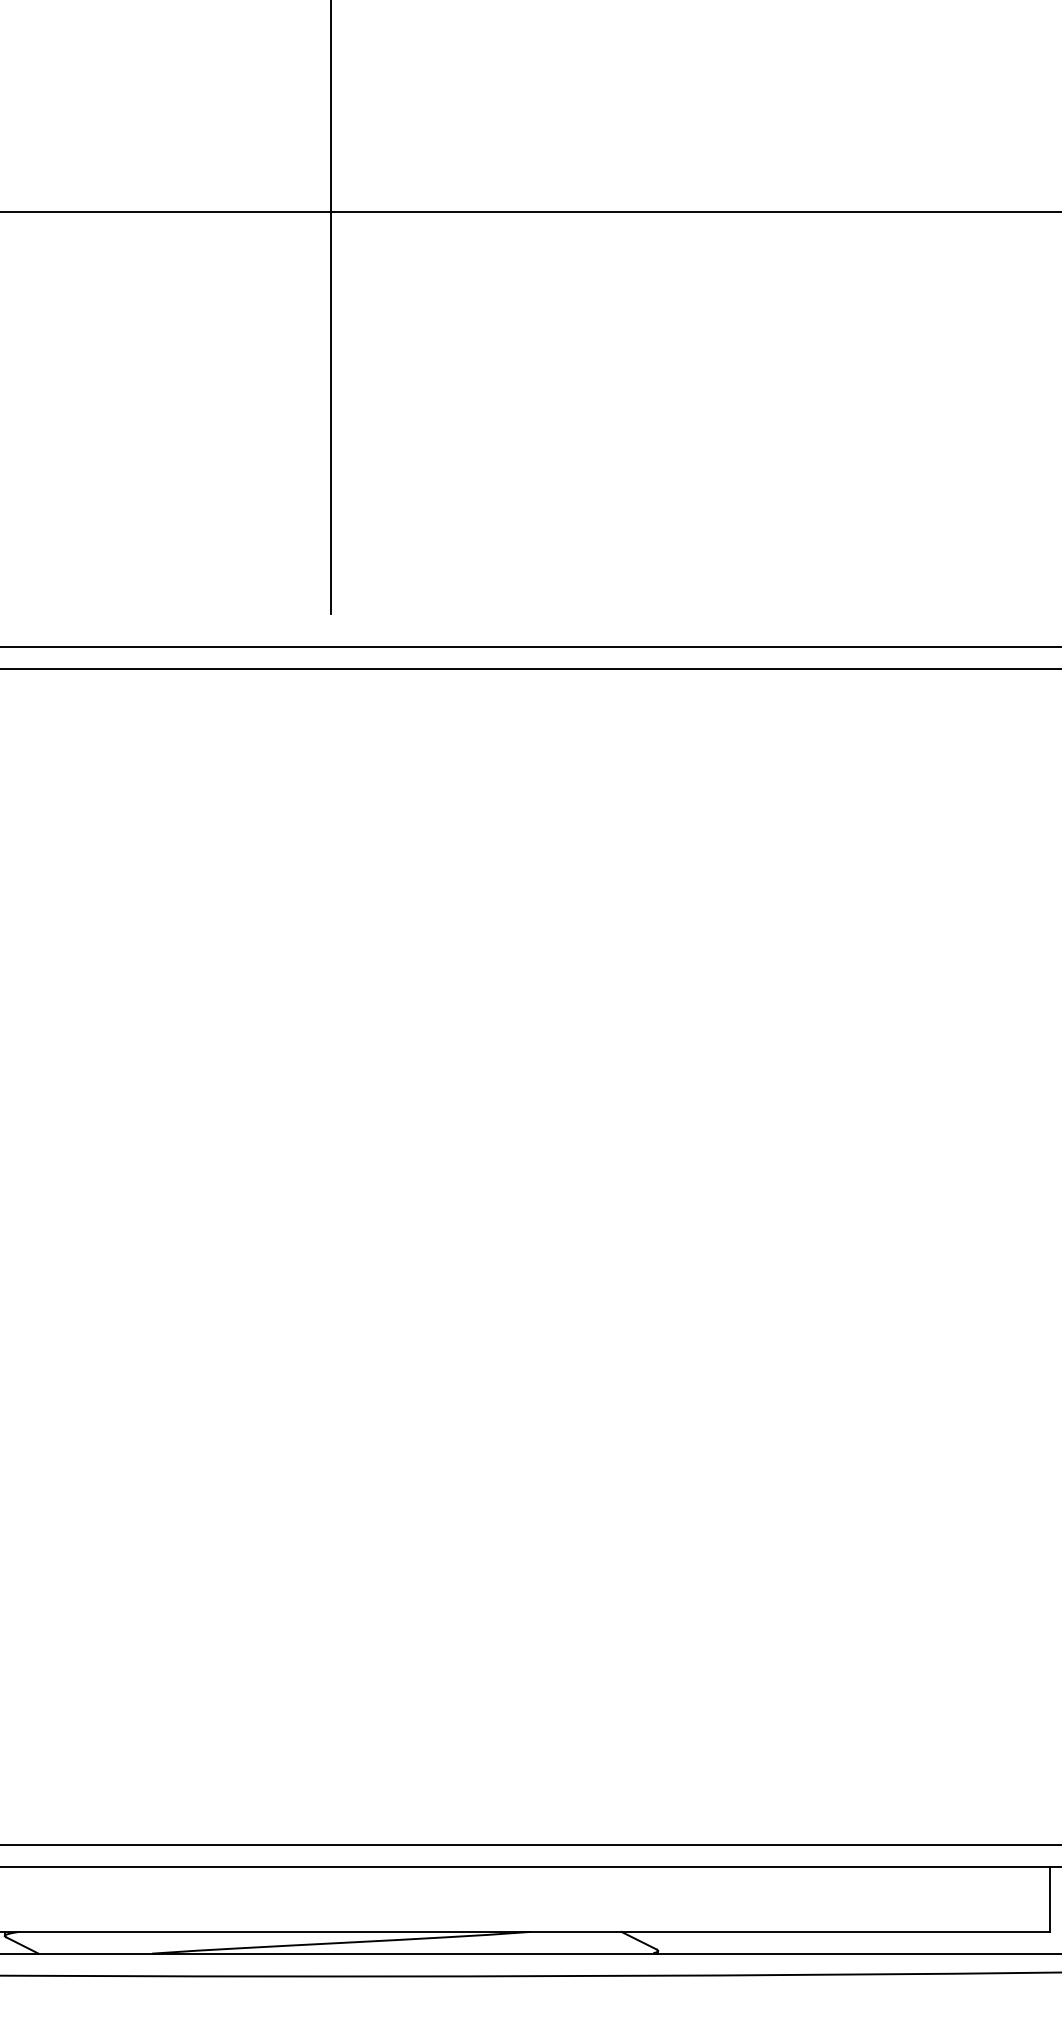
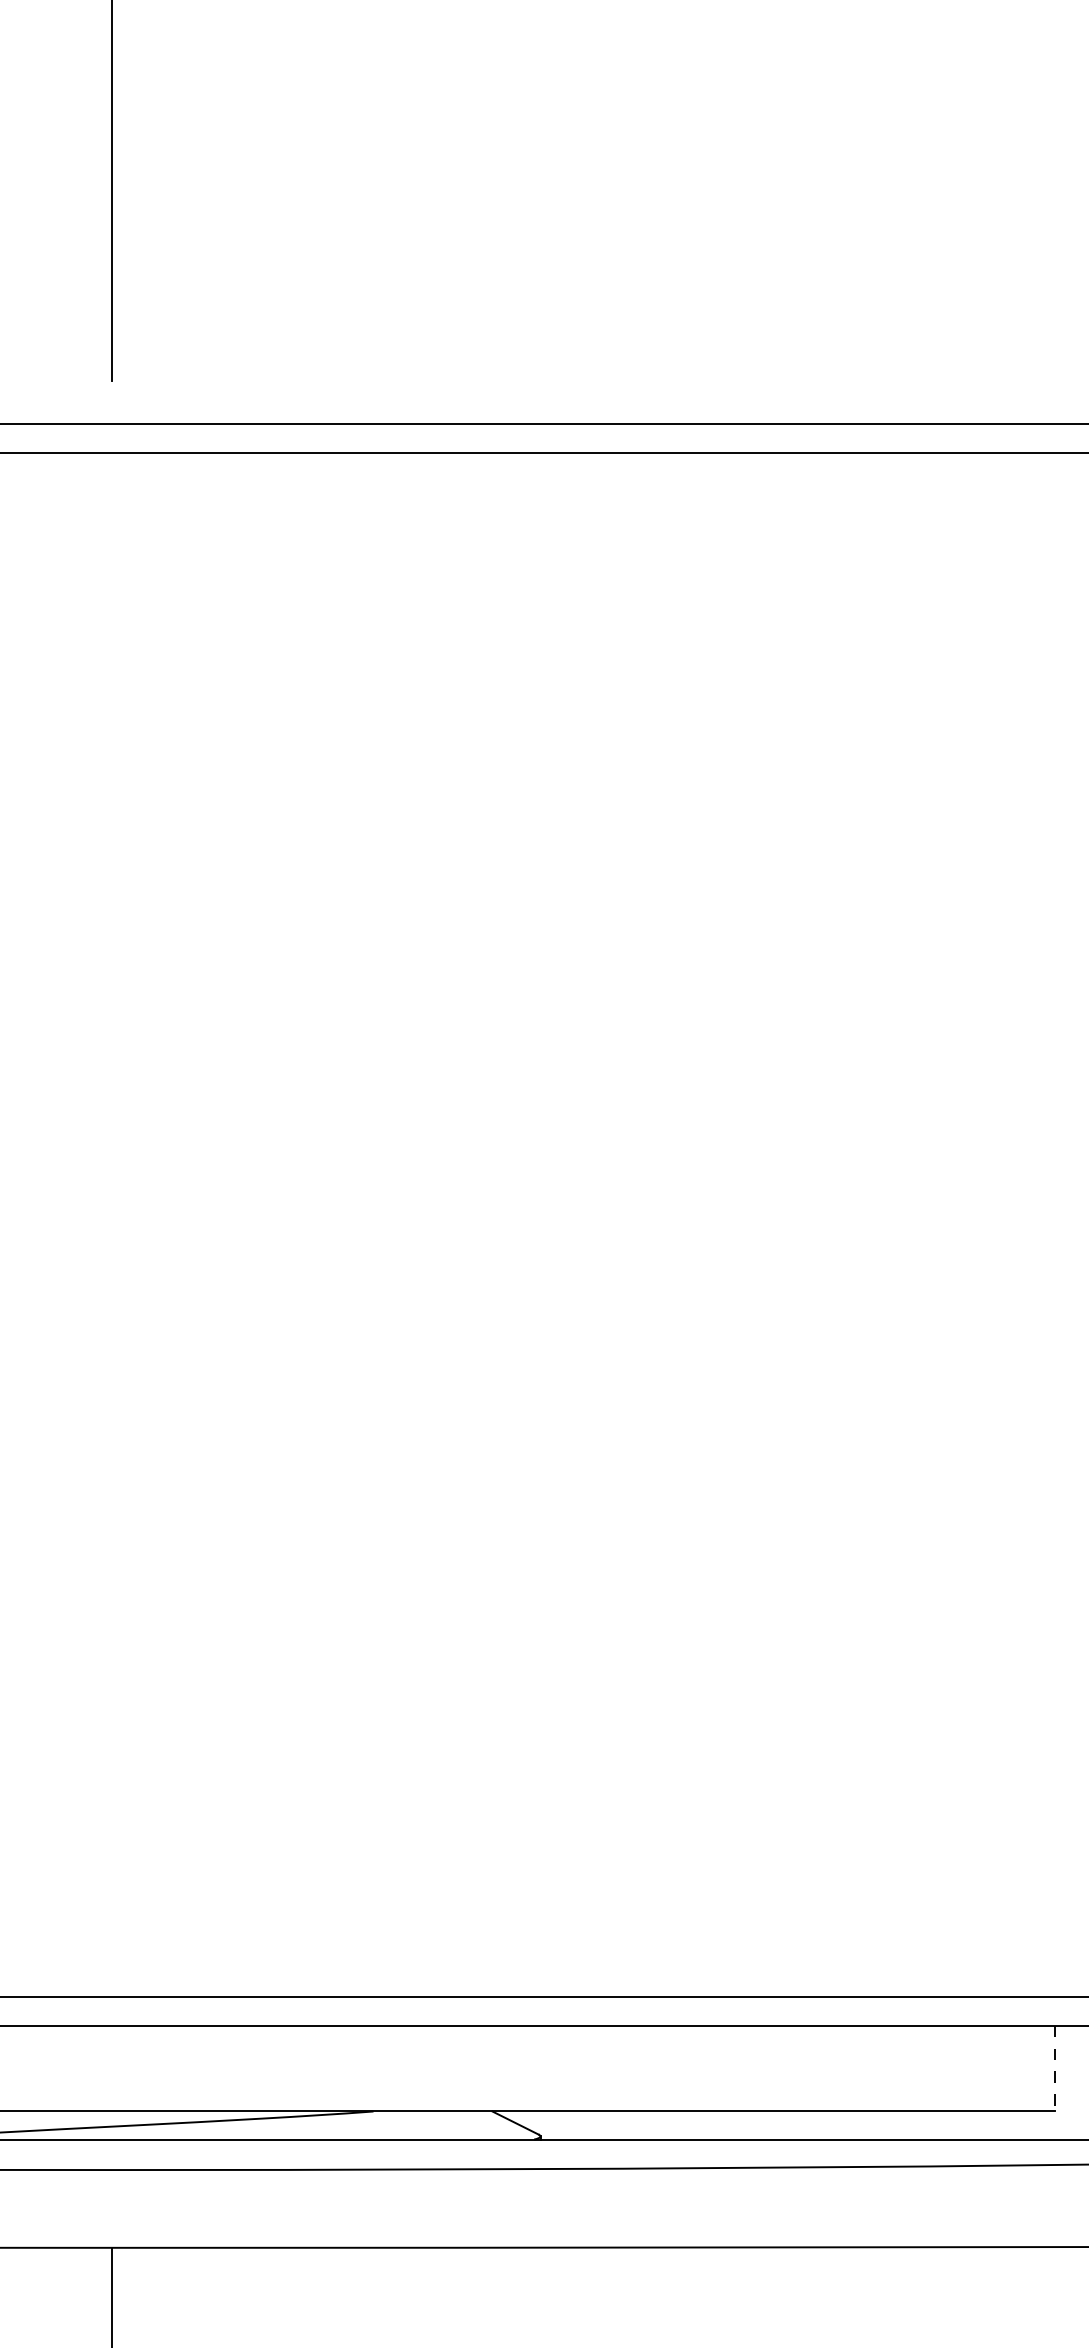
line: (1050, 1899) -> (1055, 2068), solid -> dashed

